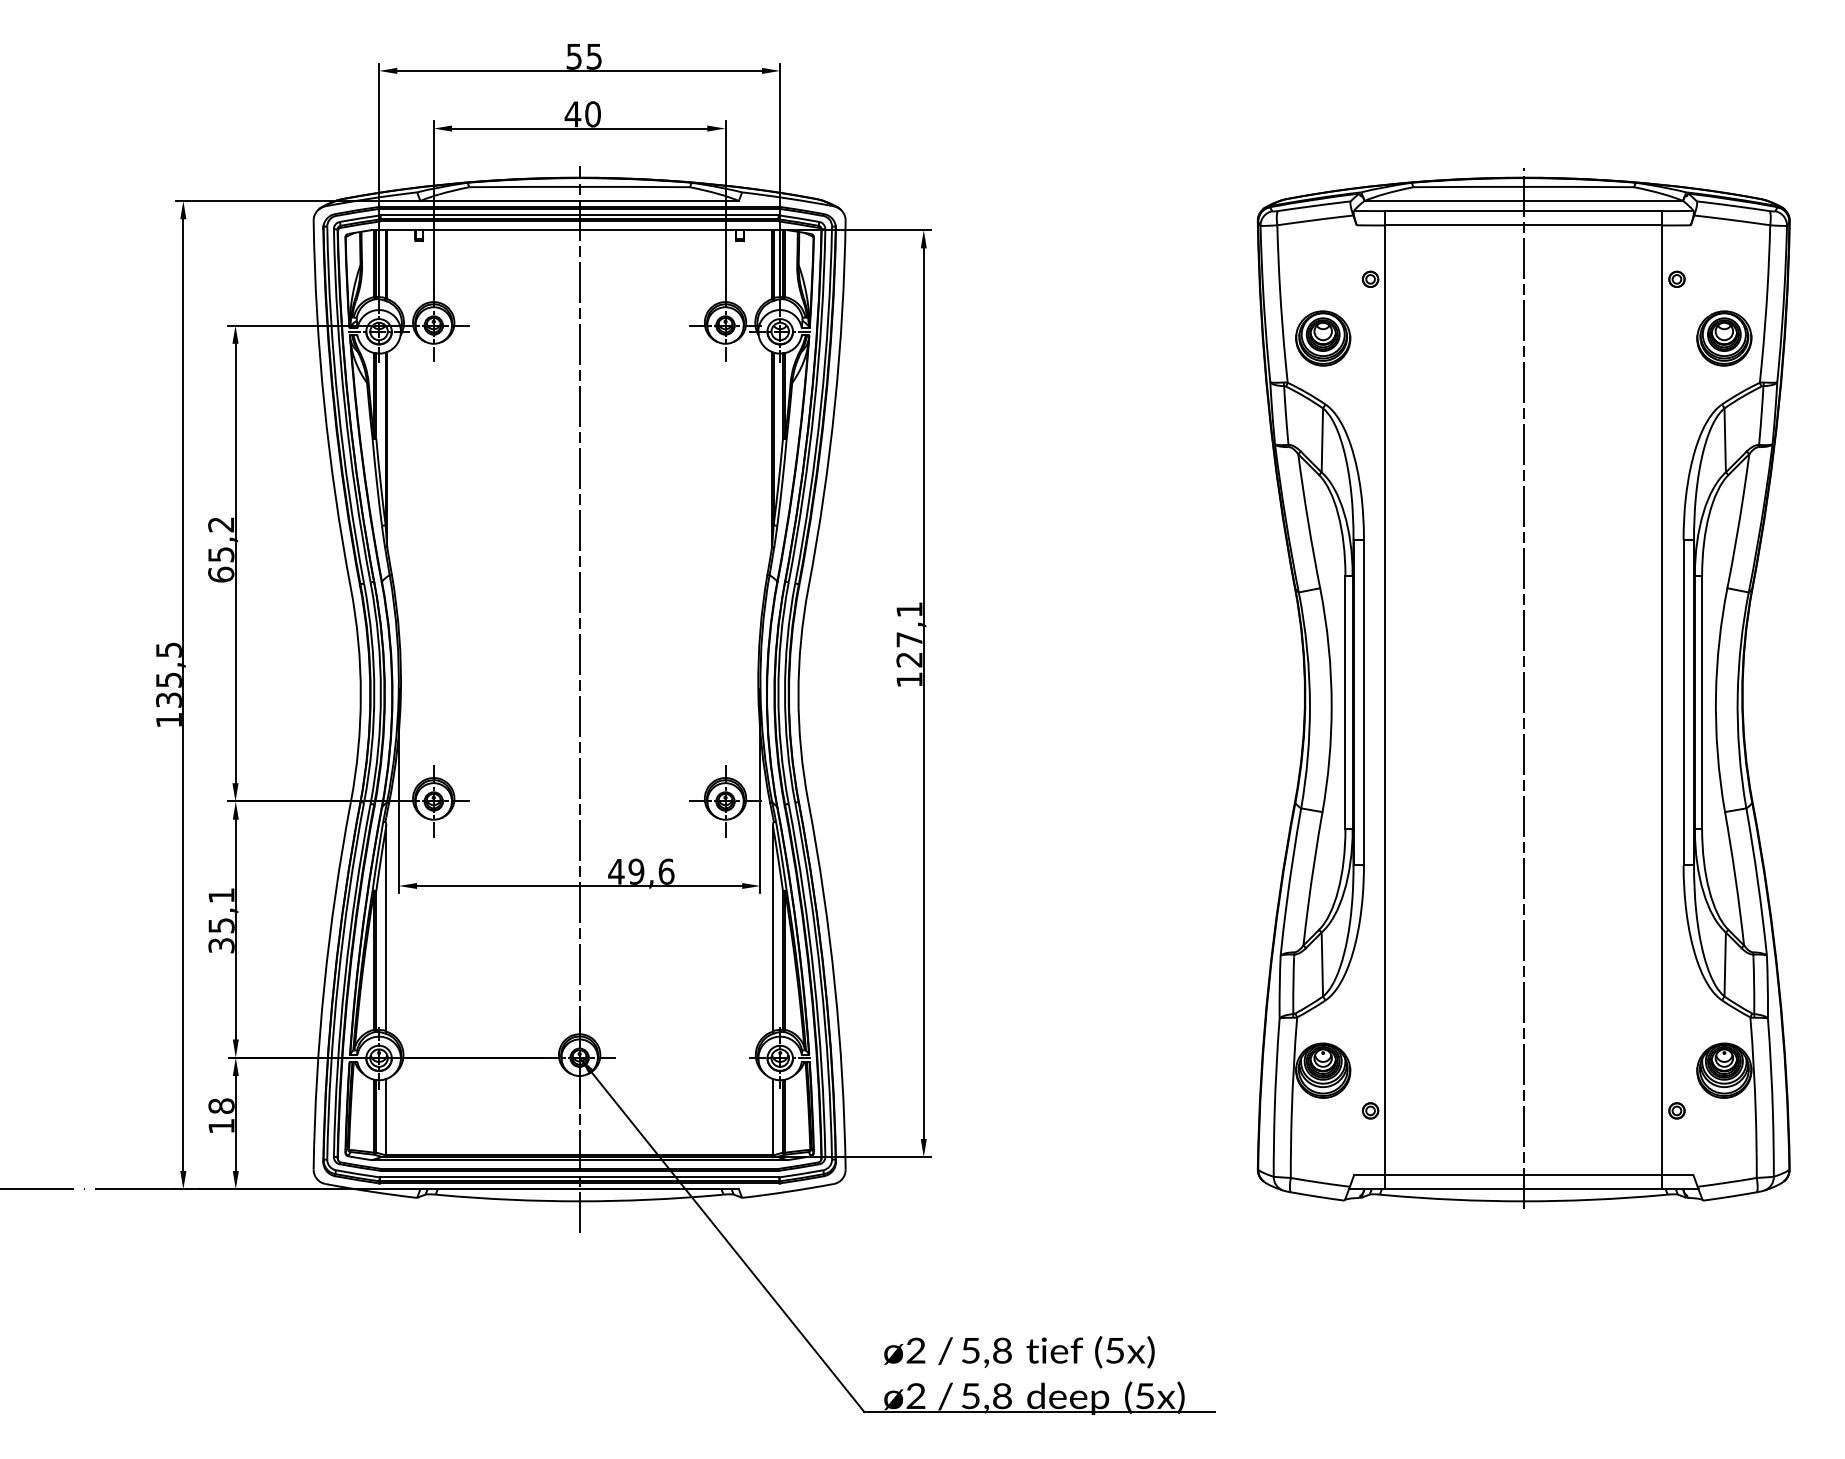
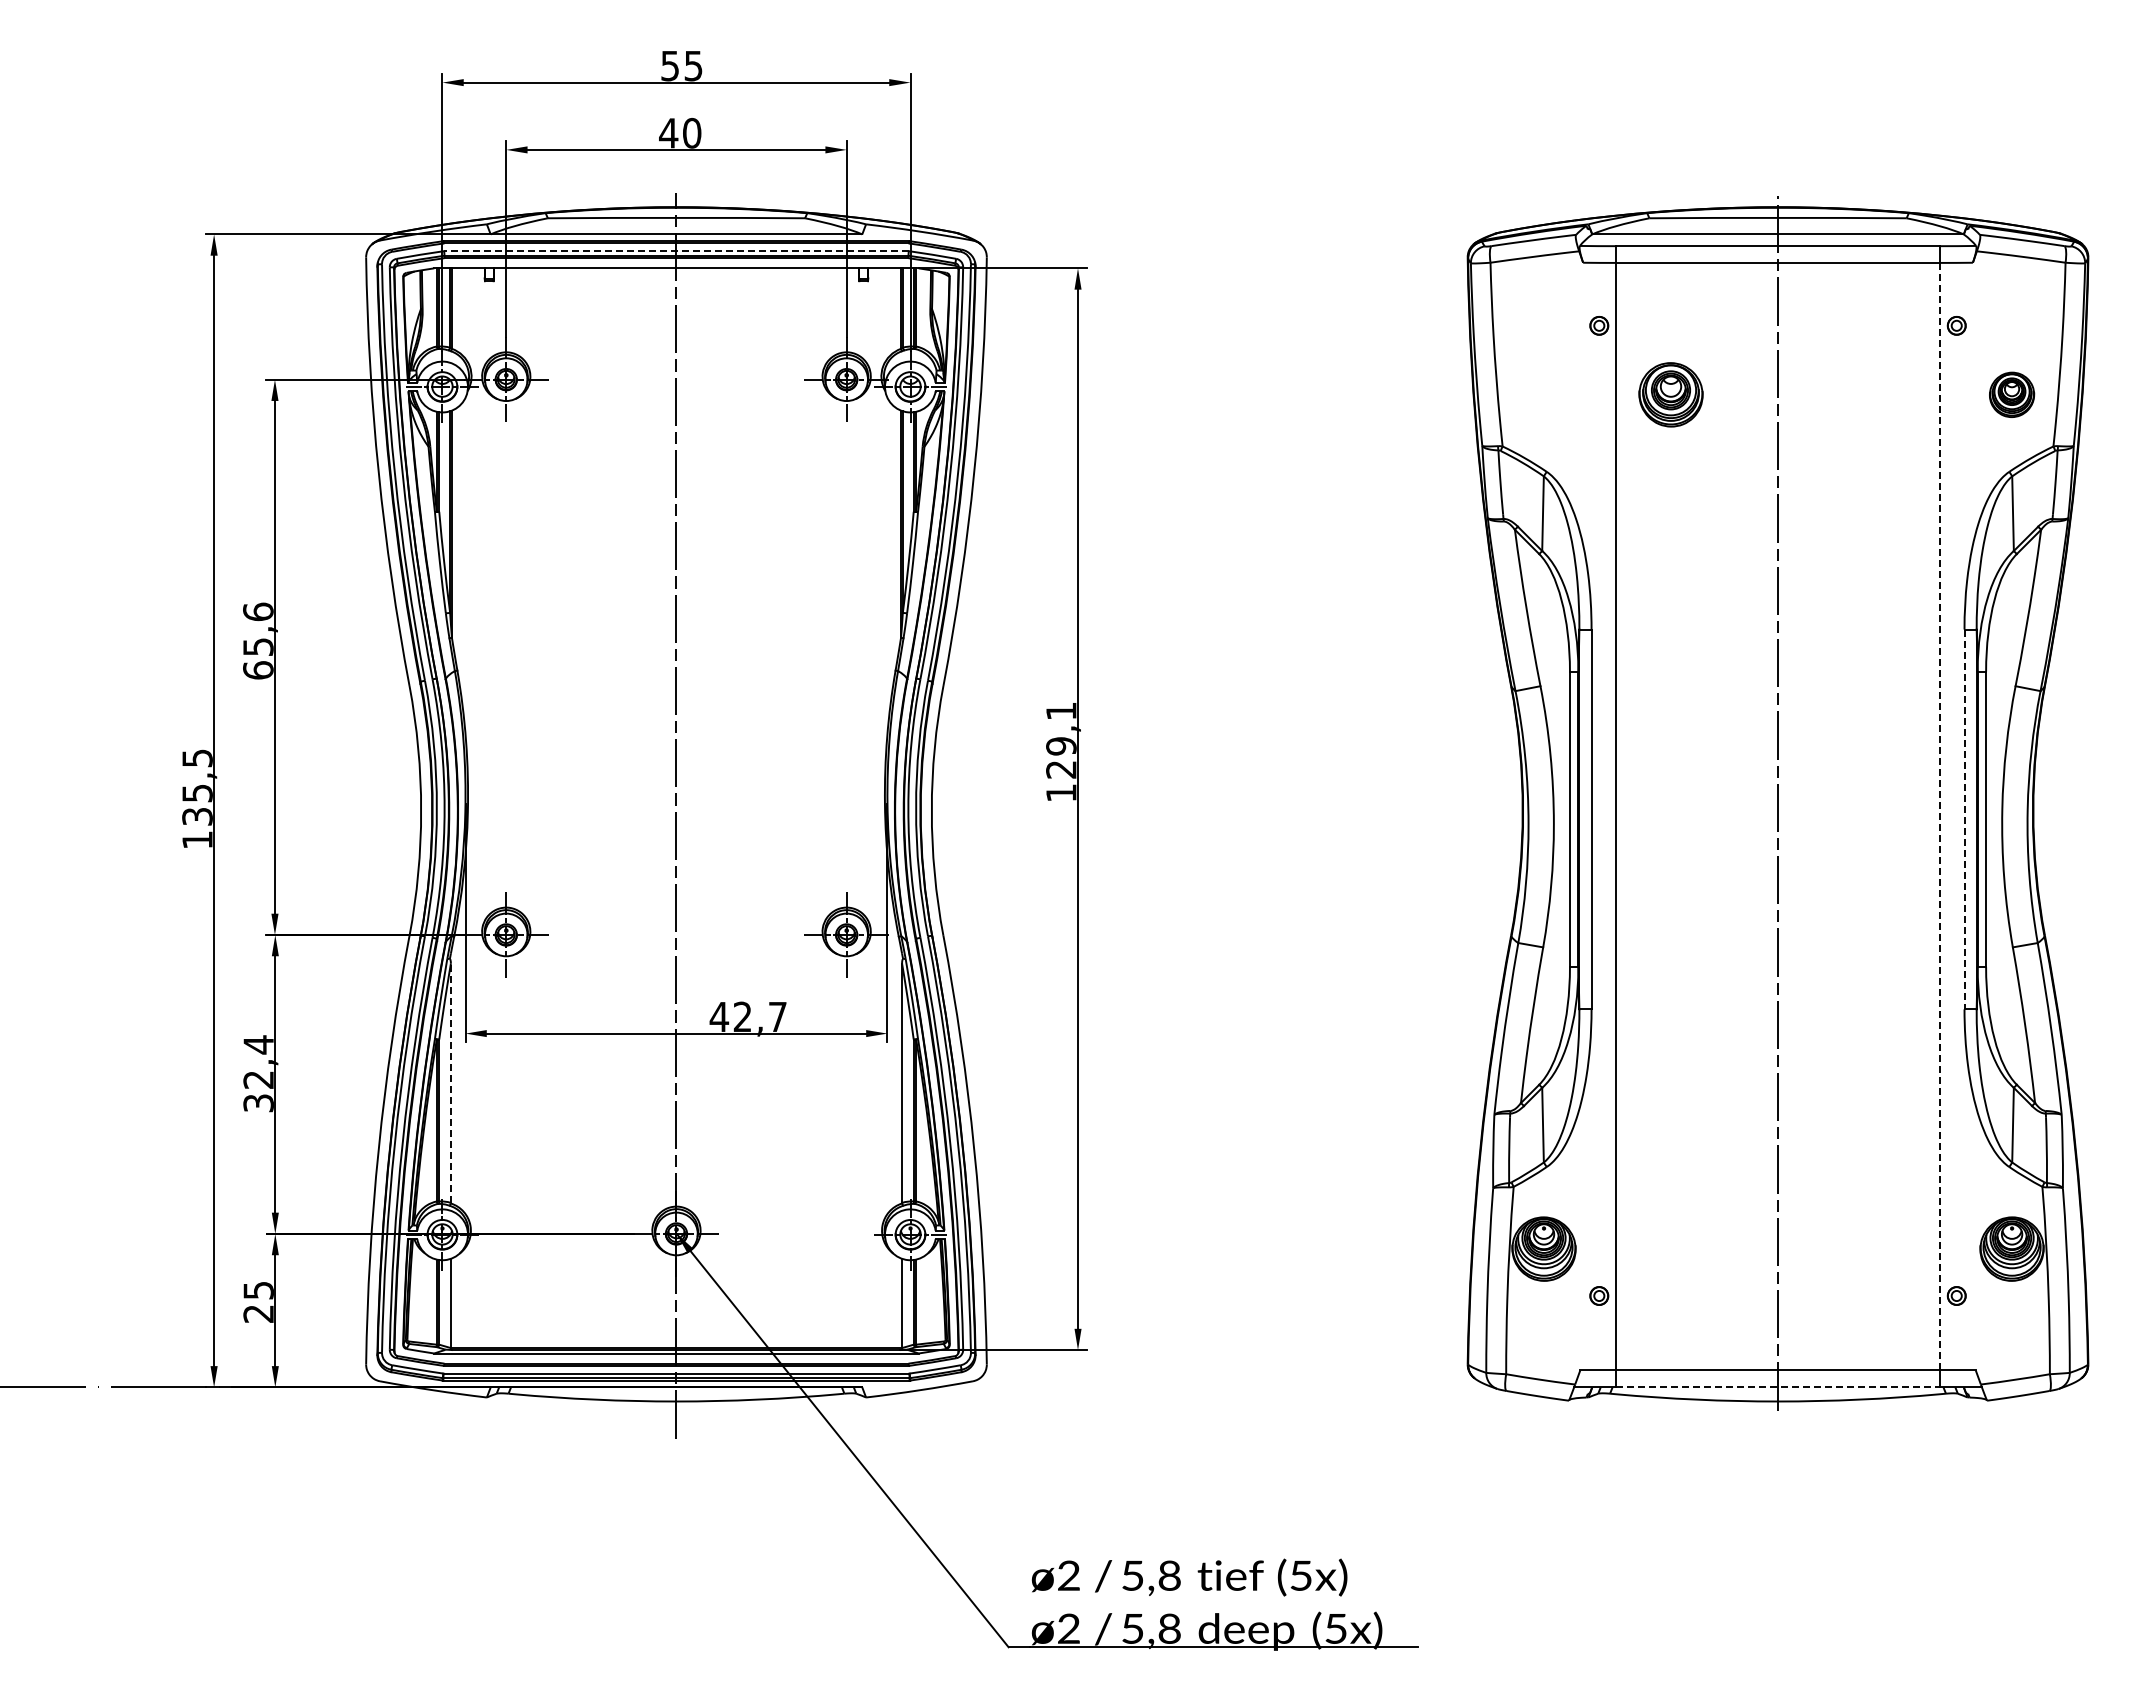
line: (578, 215) -> (675, 251), solid -> dashed
part: (1322, 338) -> (1670, 394), moved
part: (1723, 338) -> (2011, 394), size x0.7
text: (221, 524) -> (258, 611), 65,2 -> 65,6
text: (909, 639) -> (1061, 746), 127,1 -> 129,1
line: (1662, 699) -> (1939, 816), solid -> dashed
line: (1683, 702) -> (1964, 819), solid -> dashed
text: (651, 871) -> (760, 1016), 49,6 -> 42,7
text: (221, 909) -> (258, 1061), 35,1 -> 32,4
line: (385, 928) -> (450, 1083), solid -> dashed
text: (221, 1115) -> (258, 1301), 18 -> 25
line: (1524, 1189) -> (1778, 1387), solid -> dashed

